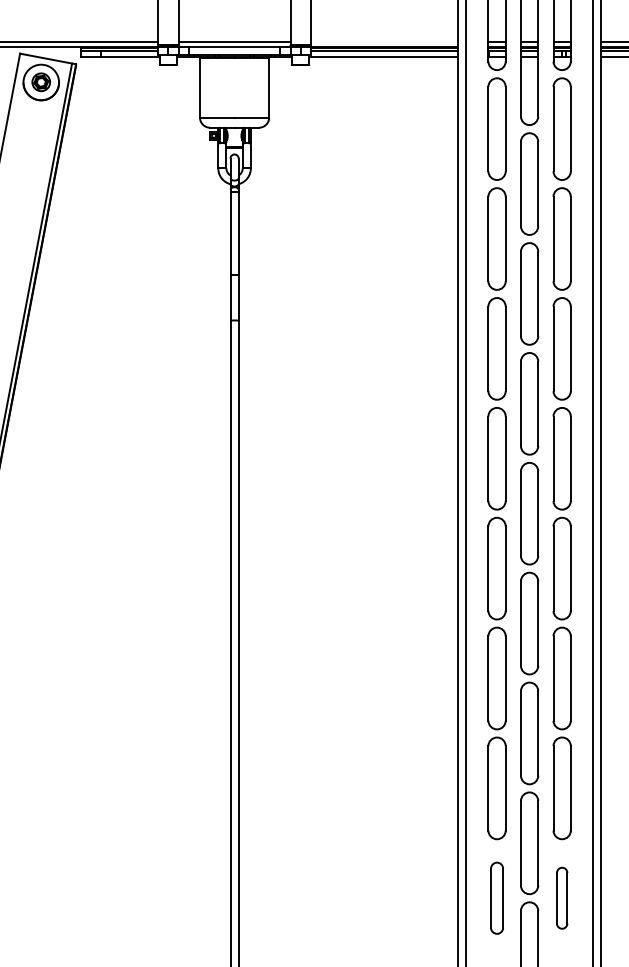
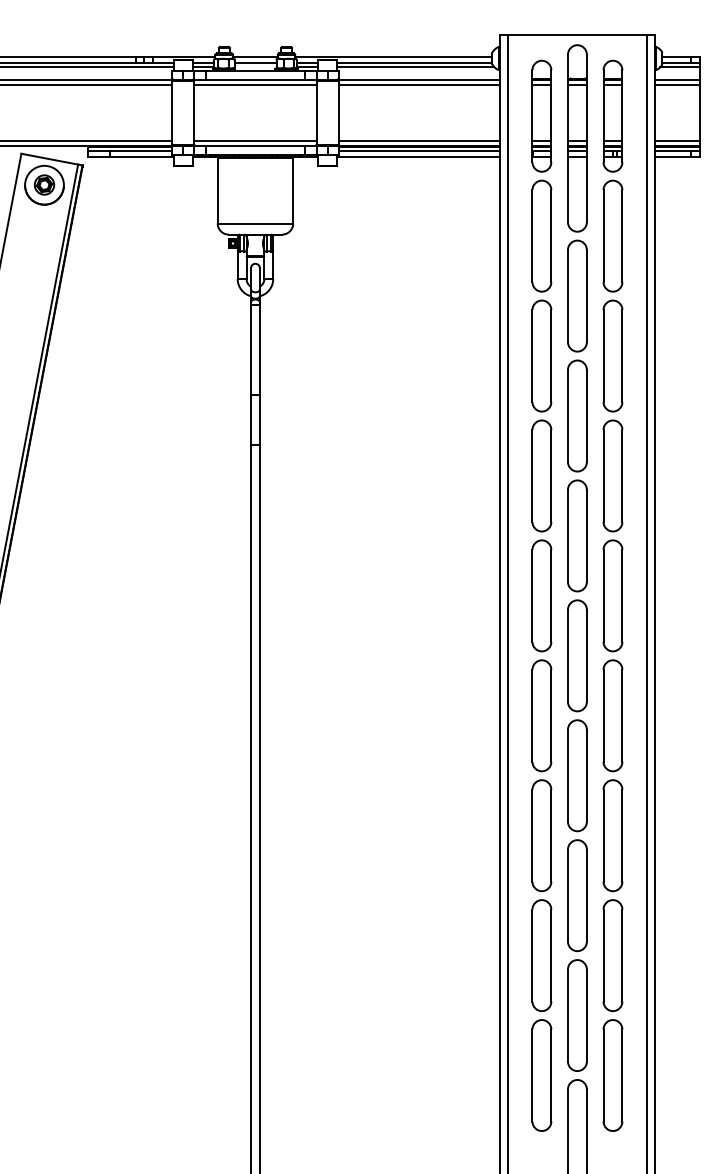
line: (383, 41) -> (418, 140), added
part: (496, 898) -> (541, 1075), size x1.43
part: (561, 898) -> (612, 1075), size x1.67

